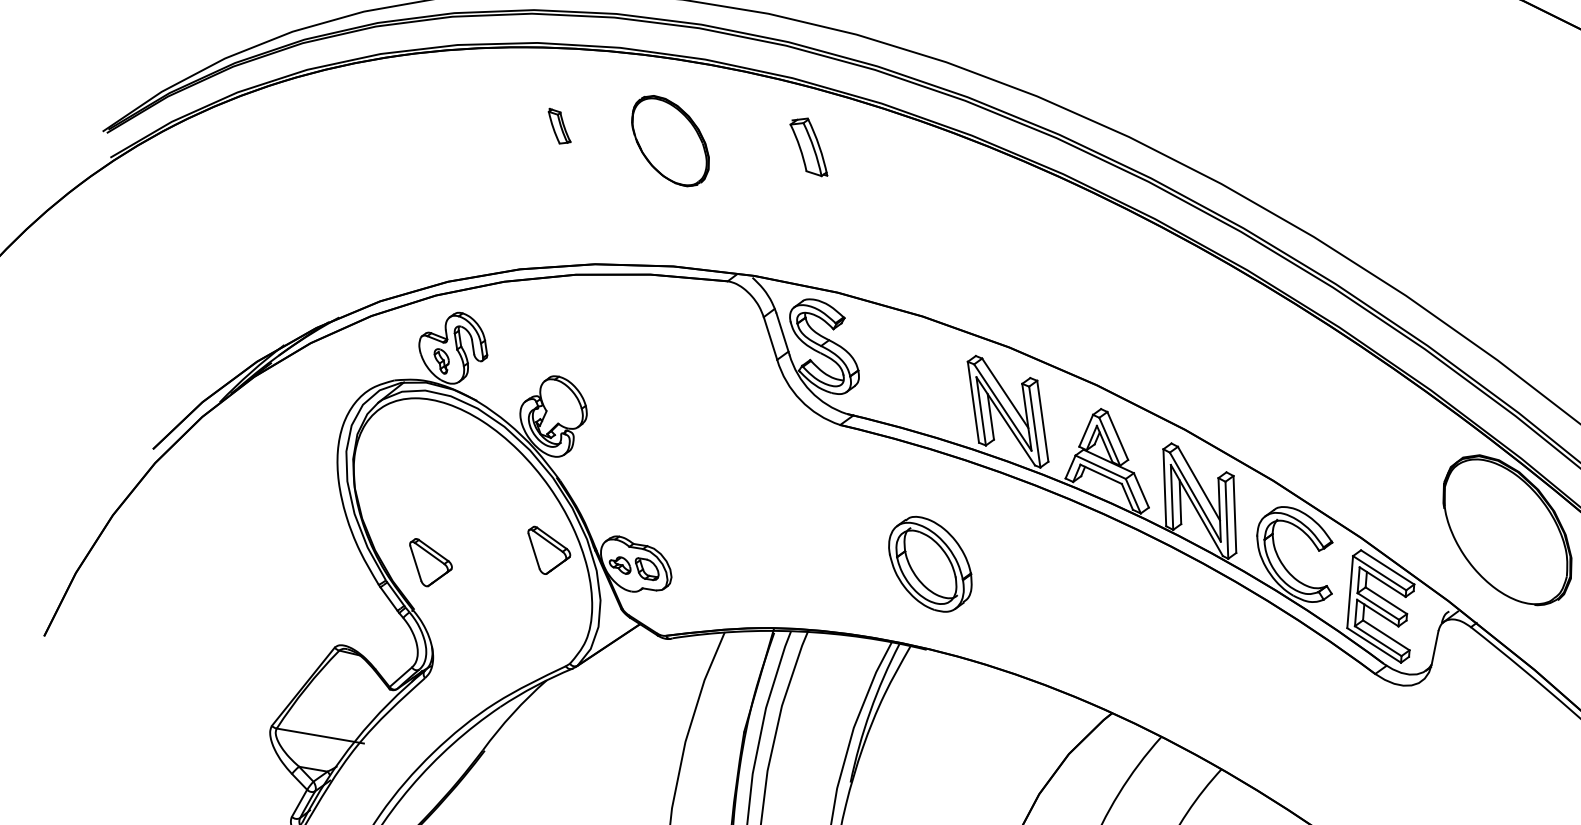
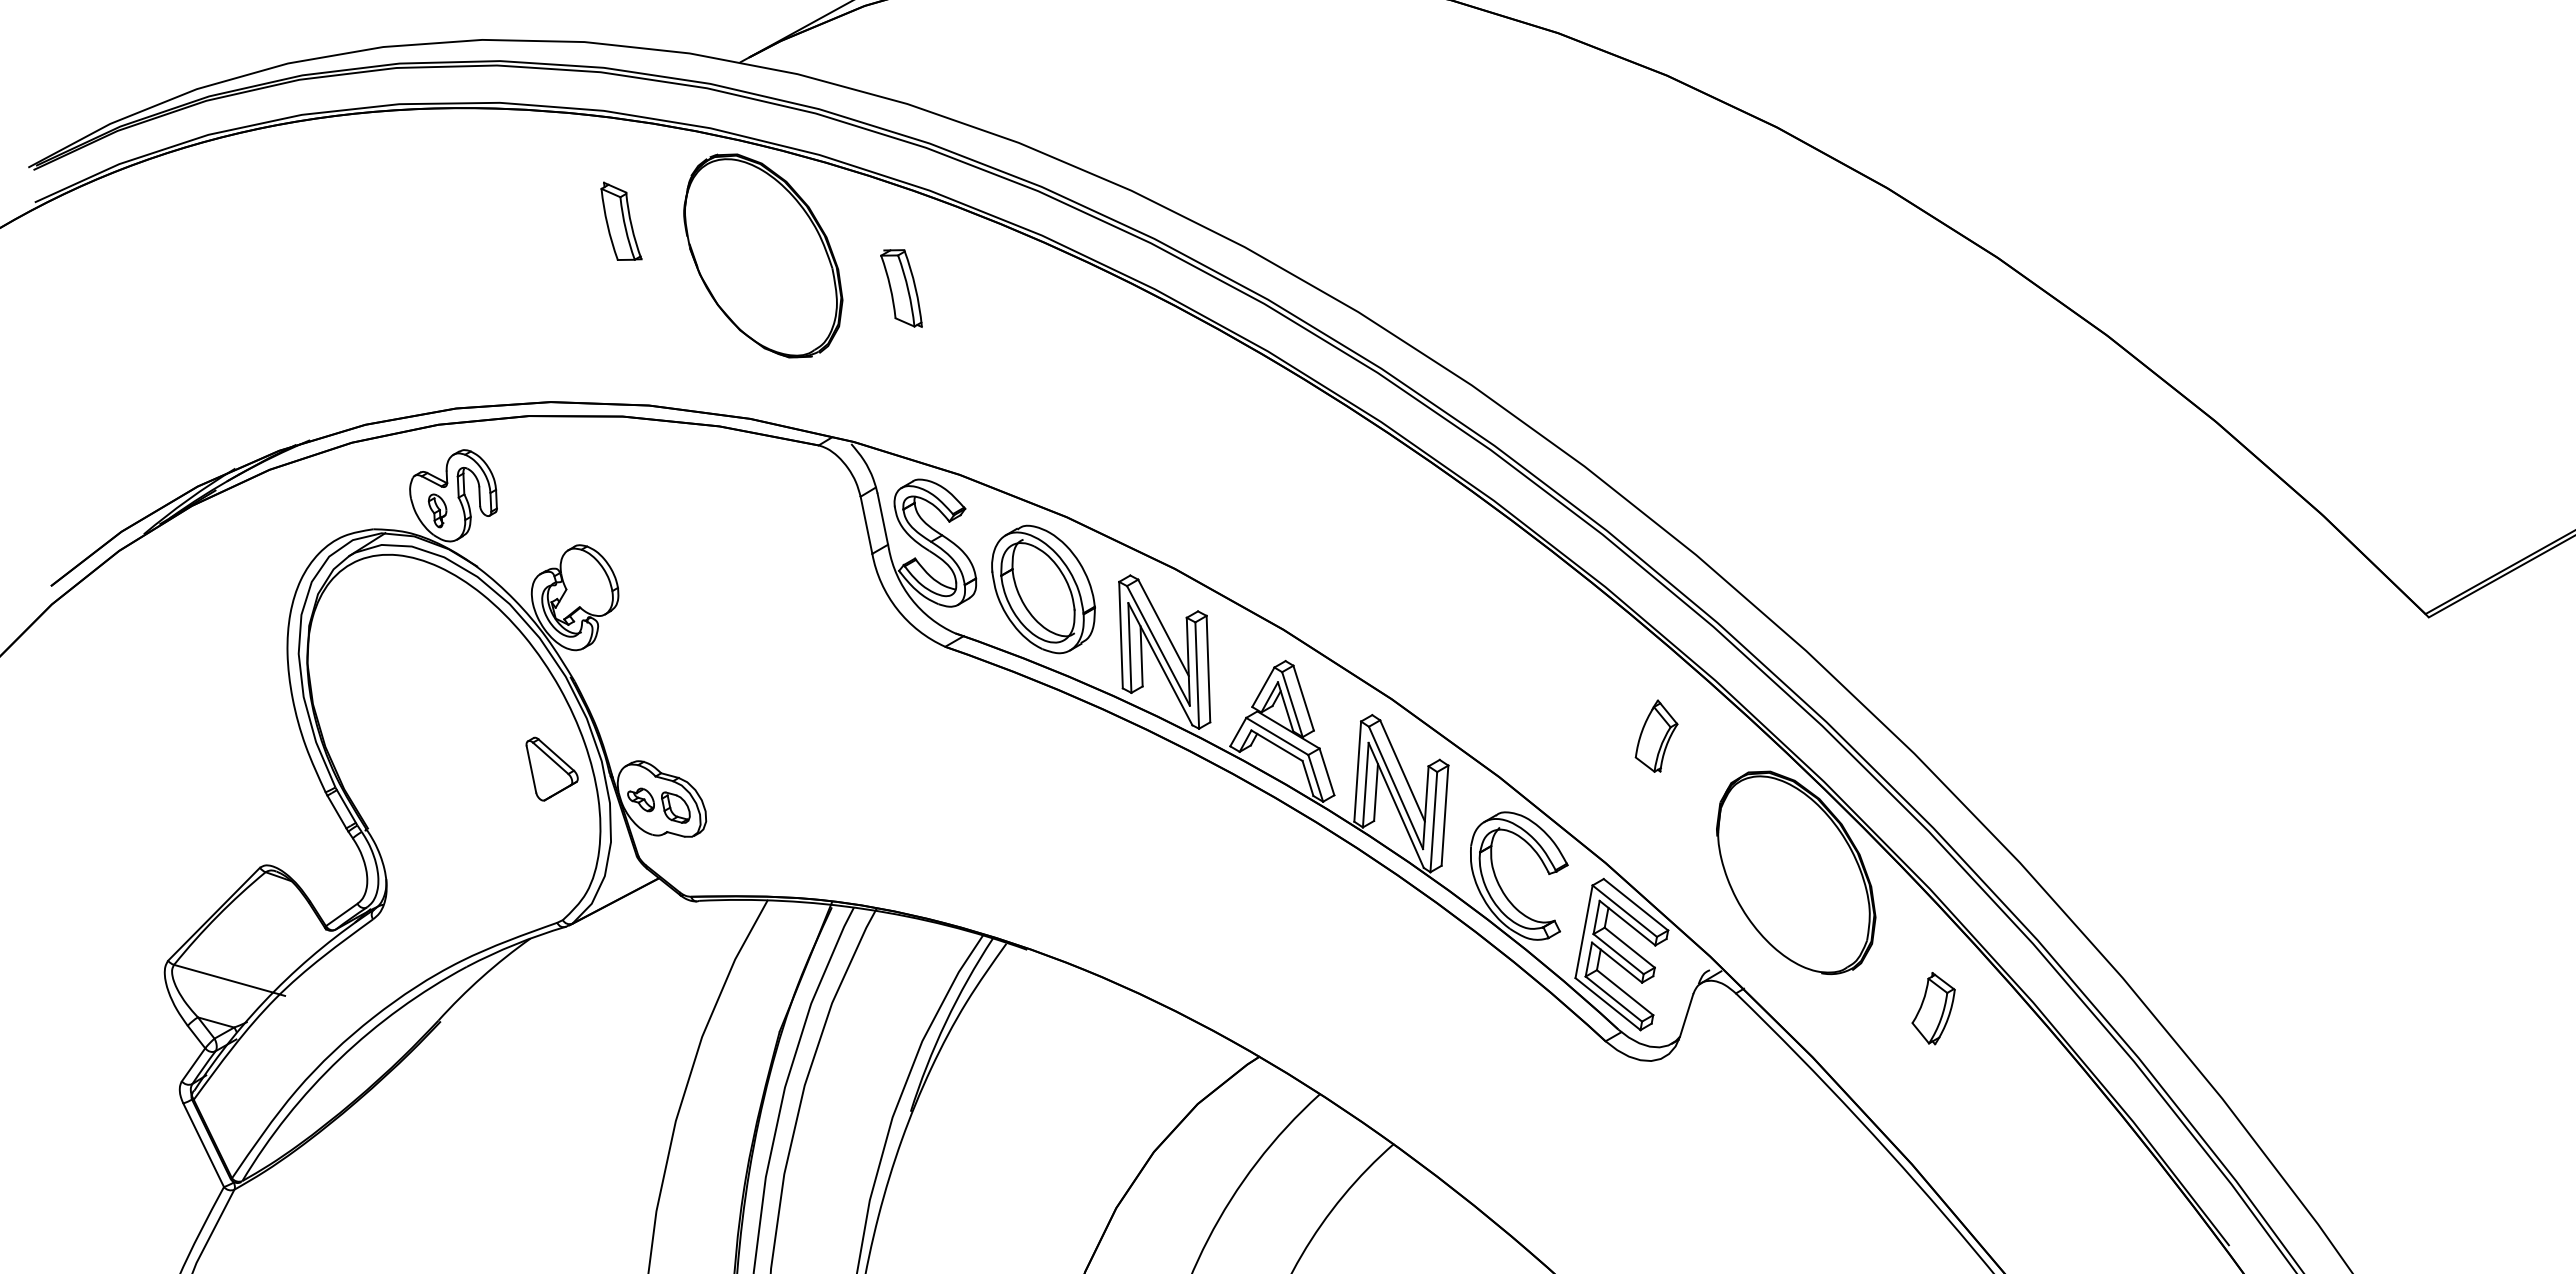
part: (559, 125) -> (621, 220), size x1.67
part: (670, 140) -> (763, 255), size x1.67
part: (808, 148) -> (901, 288), moved
part: (1389, 436) -> (1656, 735), added
part: (431, 561) -> (396, 768), removed
part: (930, 564) -> (1043, 589), moved

